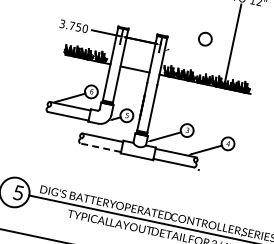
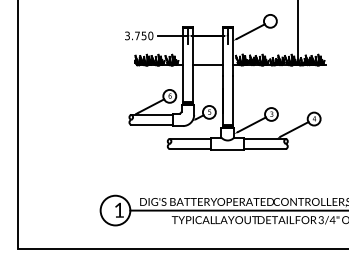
line: (183, 45) -> (250, 31), added
line: (100, 148) -> (190, 149), dashed -> solid
text: (17, 192) -> (118, 209), 5 -> 1

